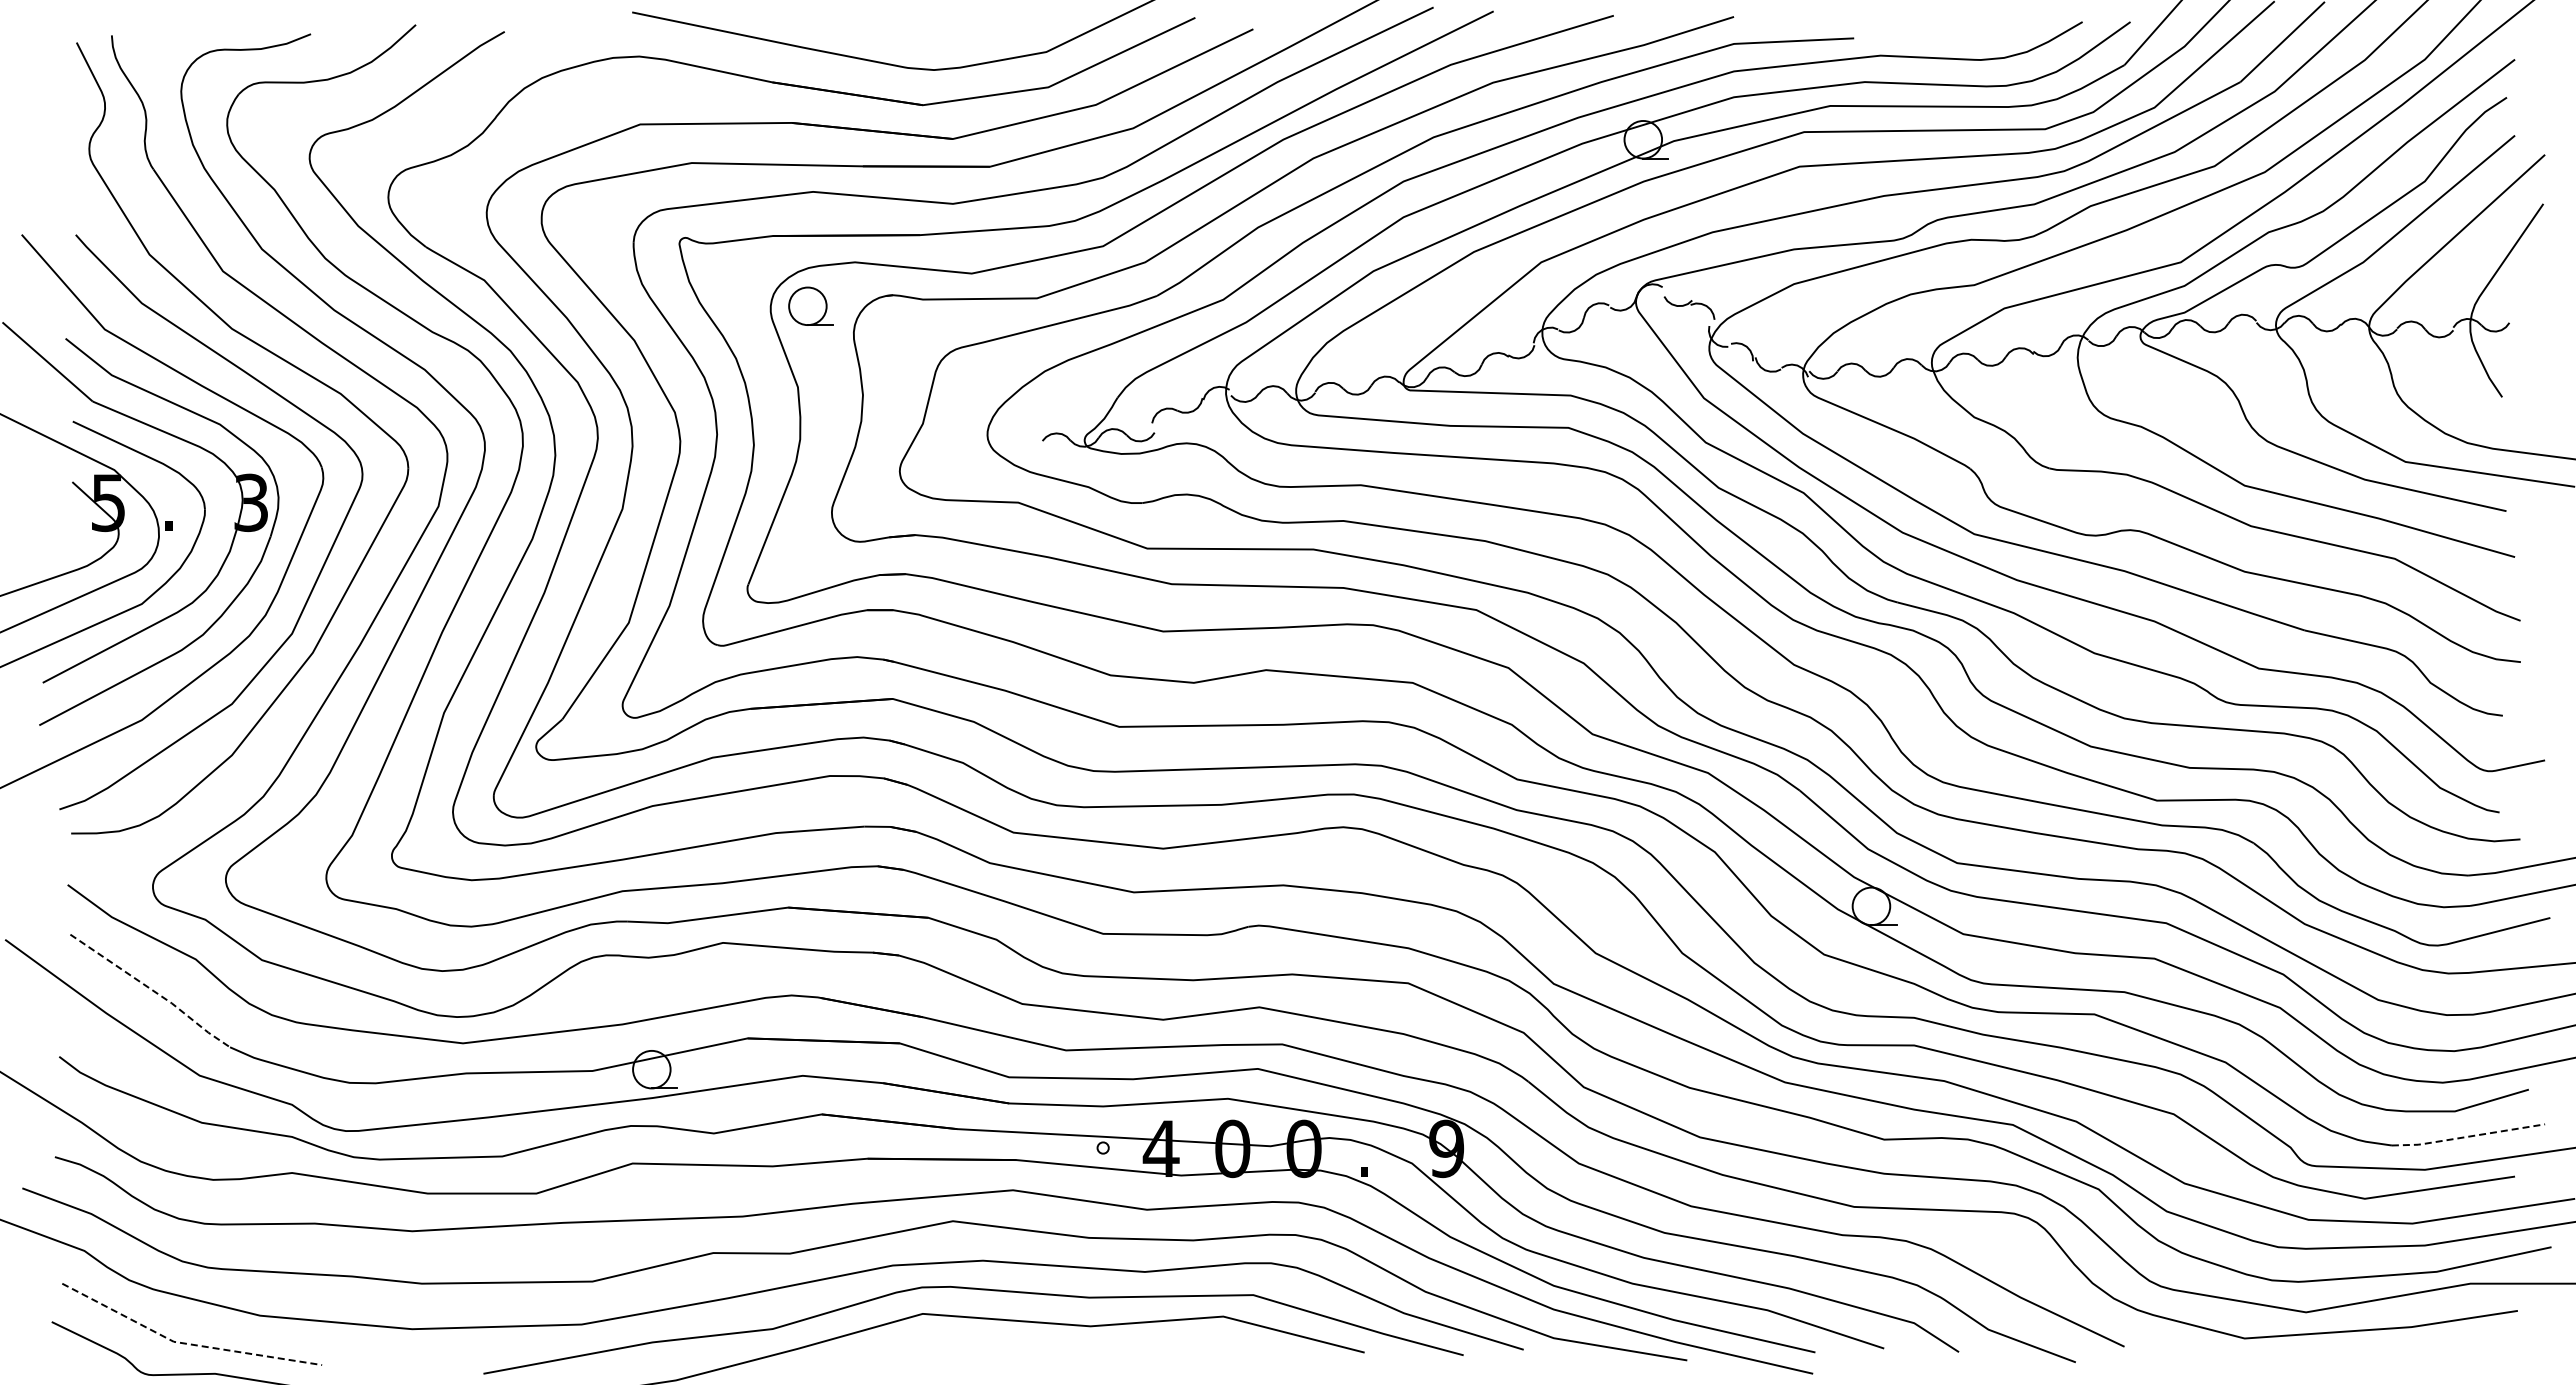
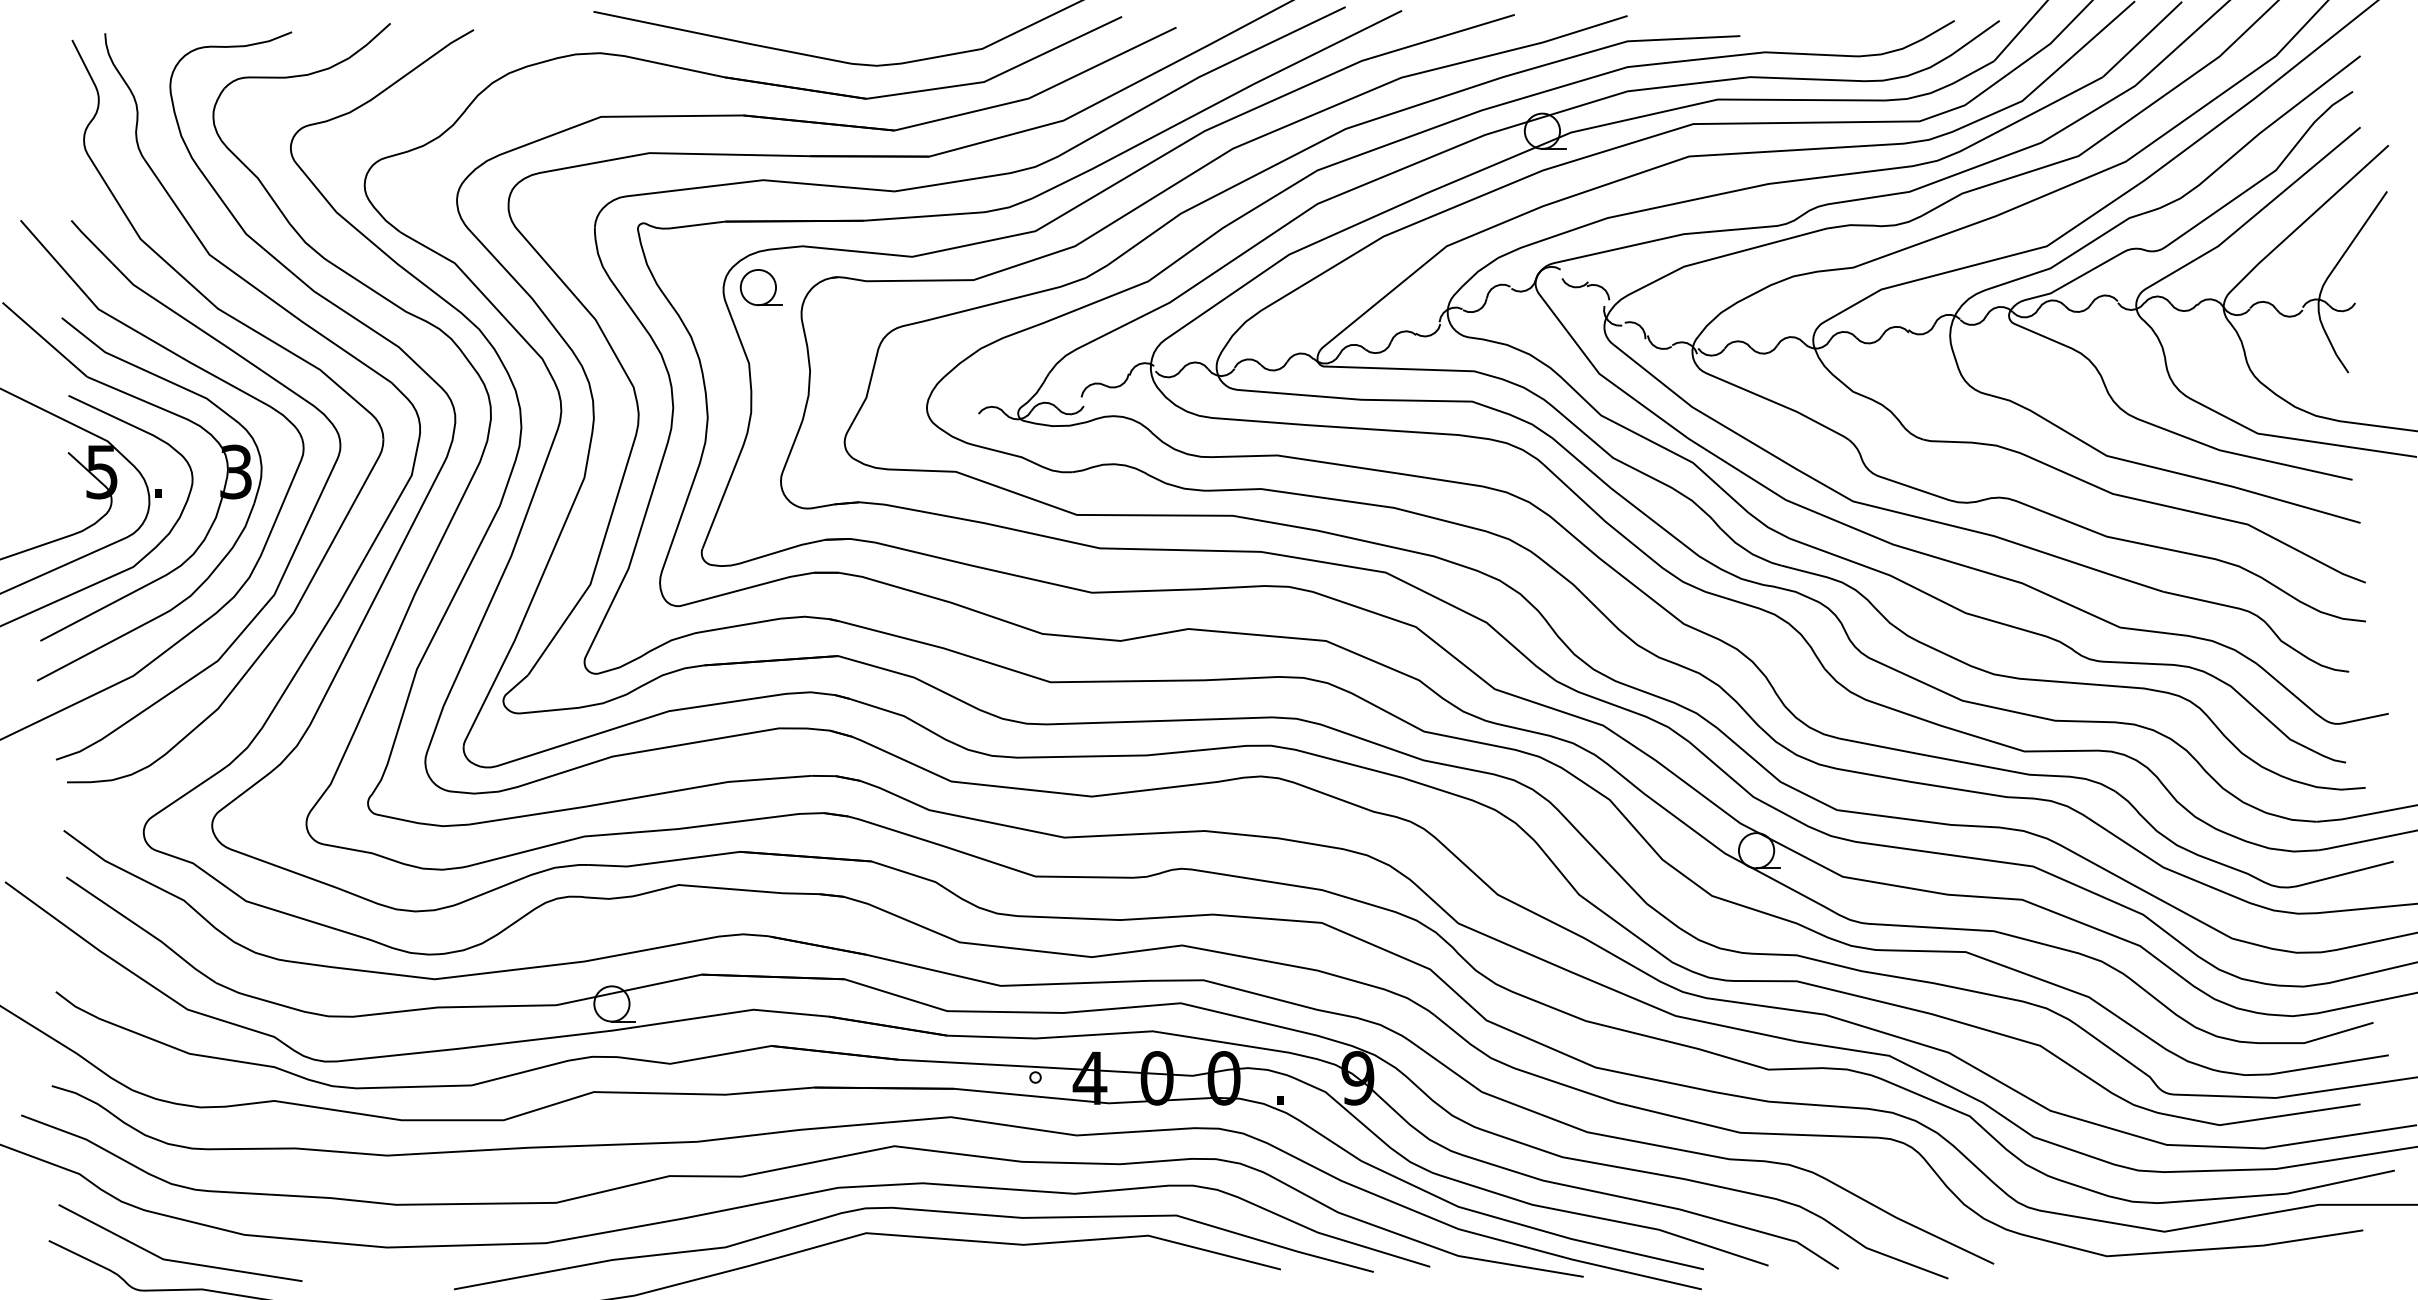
line: (152, 990) -> (143, 929), dashed -> solid
line: (2467, 1136) -> (2315, 1066), dashed -> solid
line: (185, 1343) -> (174, 1260), dashed -> solid

